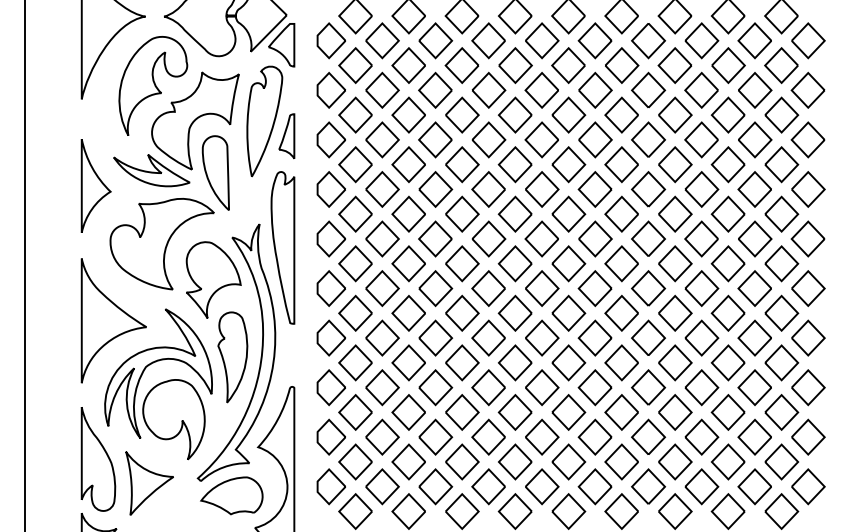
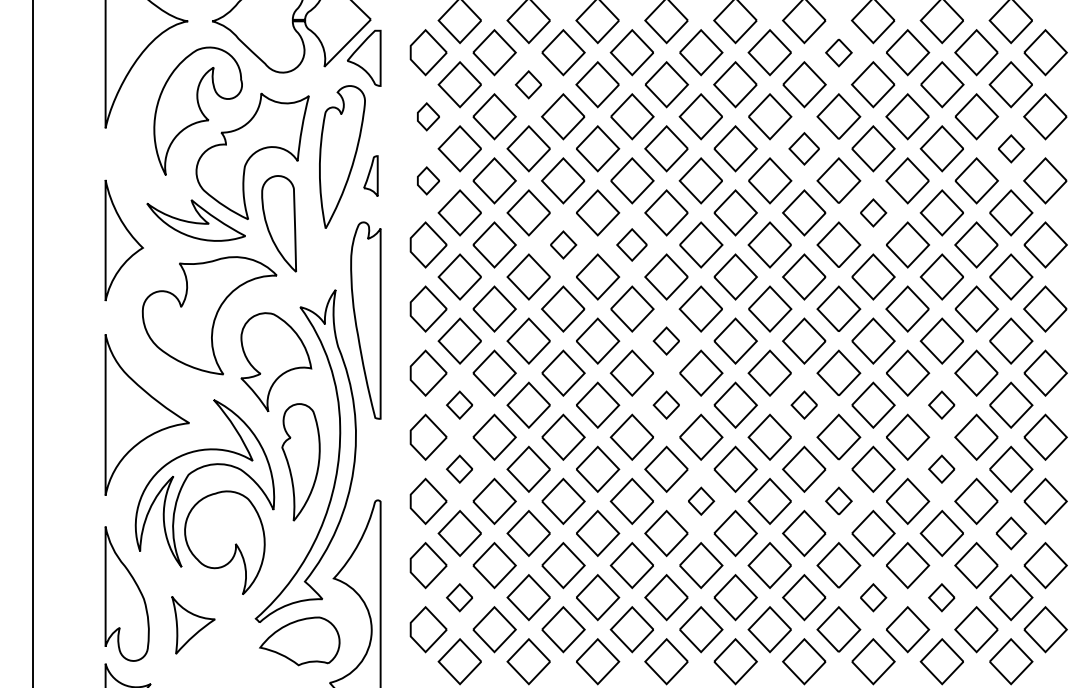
part: (648, 40) -> (838, 52), size x0.6
part: (408, 65) -> (528, 84), size x0.6
part: (331, 90) -> (428, 116), size x0.6
part: (621, 114) -> (804, 148), size x0.7
part: (781, 114) -> (1011, 148), size x0.6
part: (286, 135) -> (370, 175), size x0.7
part: (331, 139) -> (428, 180), size x0.6
part: (675, 164) -> (873, 212), size x0.6
part: (435, 189) -> (563, 244), size x0.6
part: (488, 189) -> (631, 244), size x0.7
part: (515, 263) -> (666, 340), size x0.6
part: (355, 312) -> (459, 404), size x0.6
part: (515, 312) -> (666, 404), size x0.6
part: (621, 312) -> (804, 404), size x0.6
part: (727, 312) -> (941, 404), size x0.6
part: (355, 362) -> (459, 468), size x0.6
part: (727, 362) -> (941, 468), size x0.6
part: (542, 386) -> (701, 500), size x0.6
part: (648, 386) -> (838, 500), size x0.6
part: (781, 412) -> (1011, 533), size x0.7
part: (355, 461) -> (459, 597), size x0.6
part: (675, 461) -> (873, 597), size x0.6
part: (727, 461) -> (941, 597), size x0.6
part: (149, 482) -> (193, 624), size x0.7

